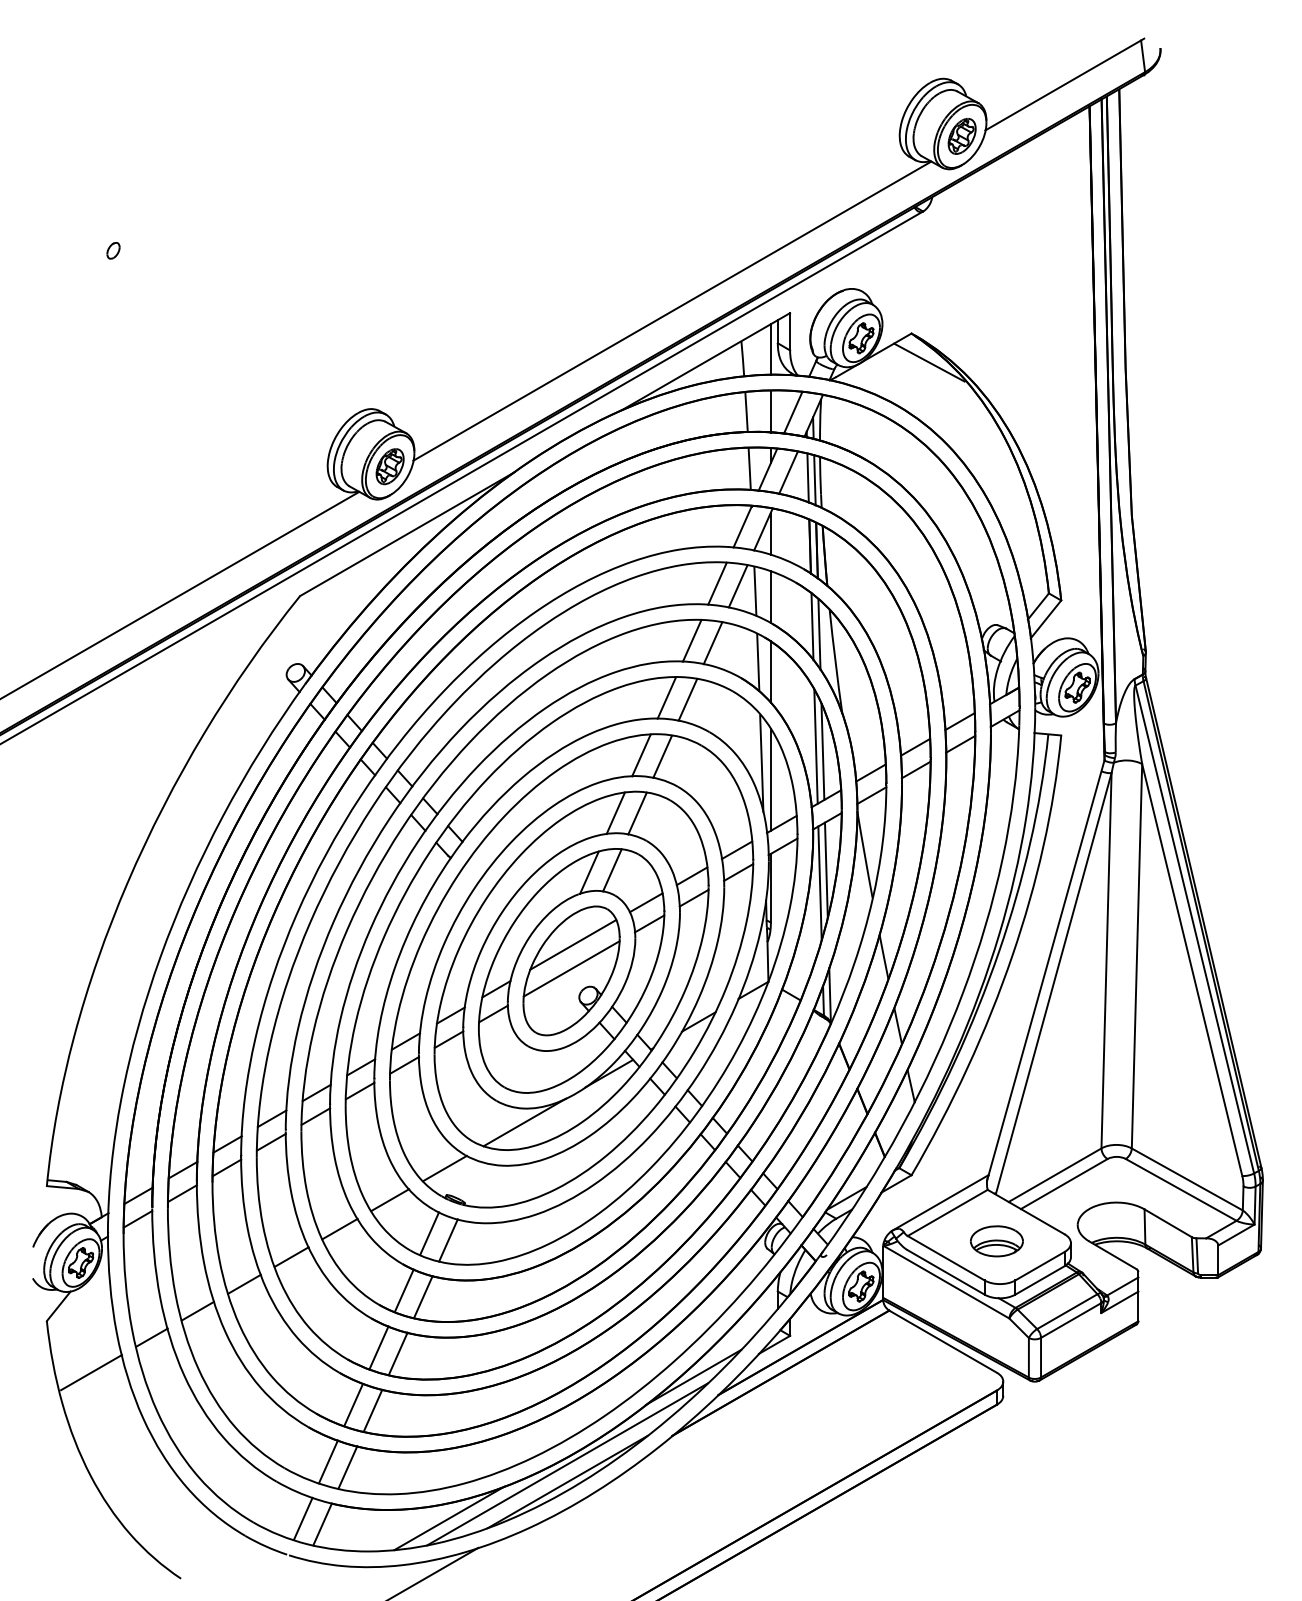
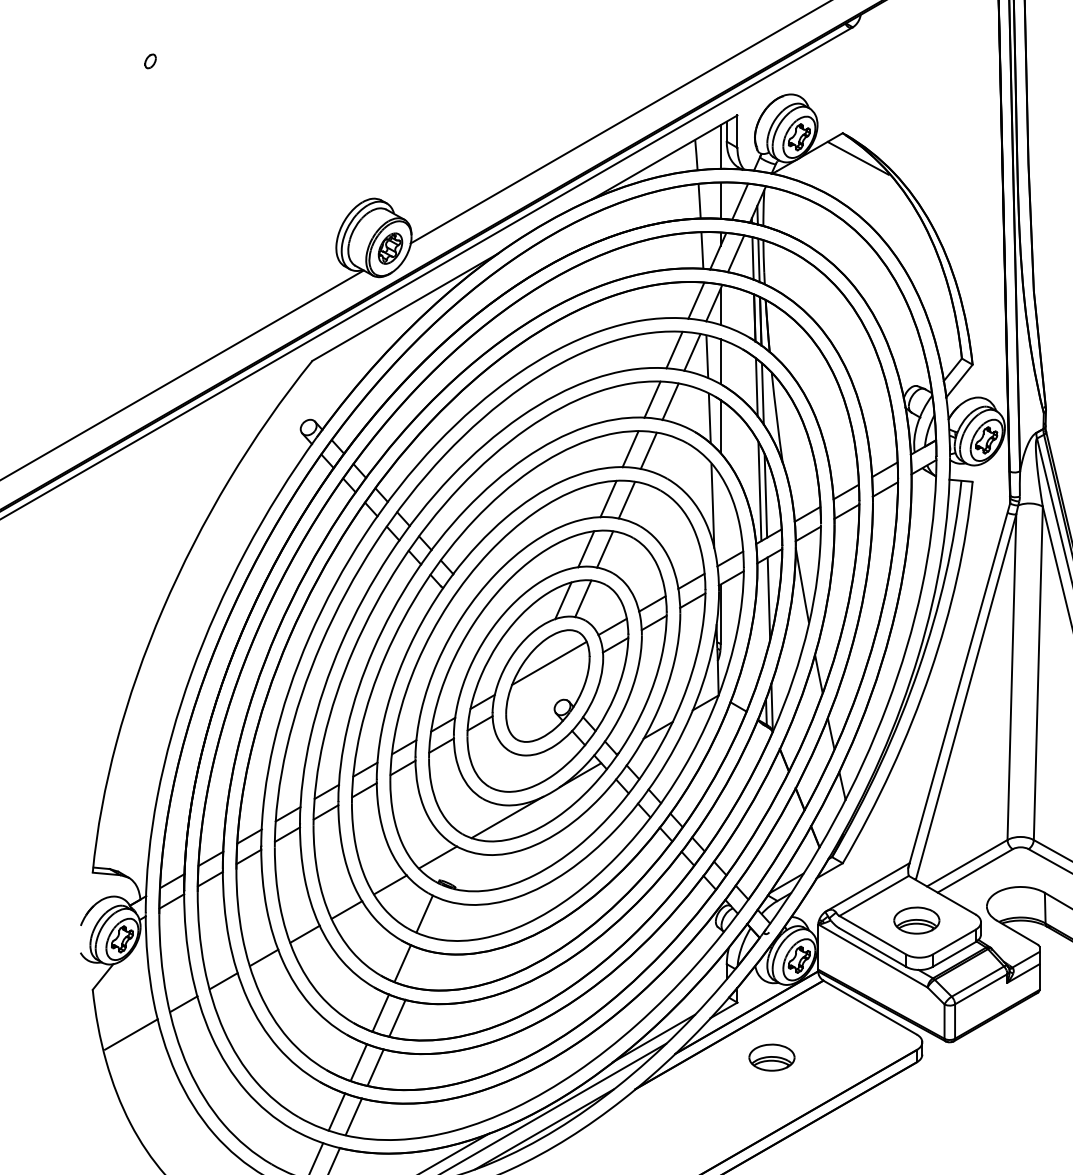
line: (770, 779) -> (720, 519), removed
line: (819, 883) -> (762, 610), removed
line: (571, 968) -> (547, 683), removed
line: (448, 1240) -> (441, 919), removed
line: (423, 1297) -> (419, 969), removed
part: (829, 1399) -> (771, 1057), added

